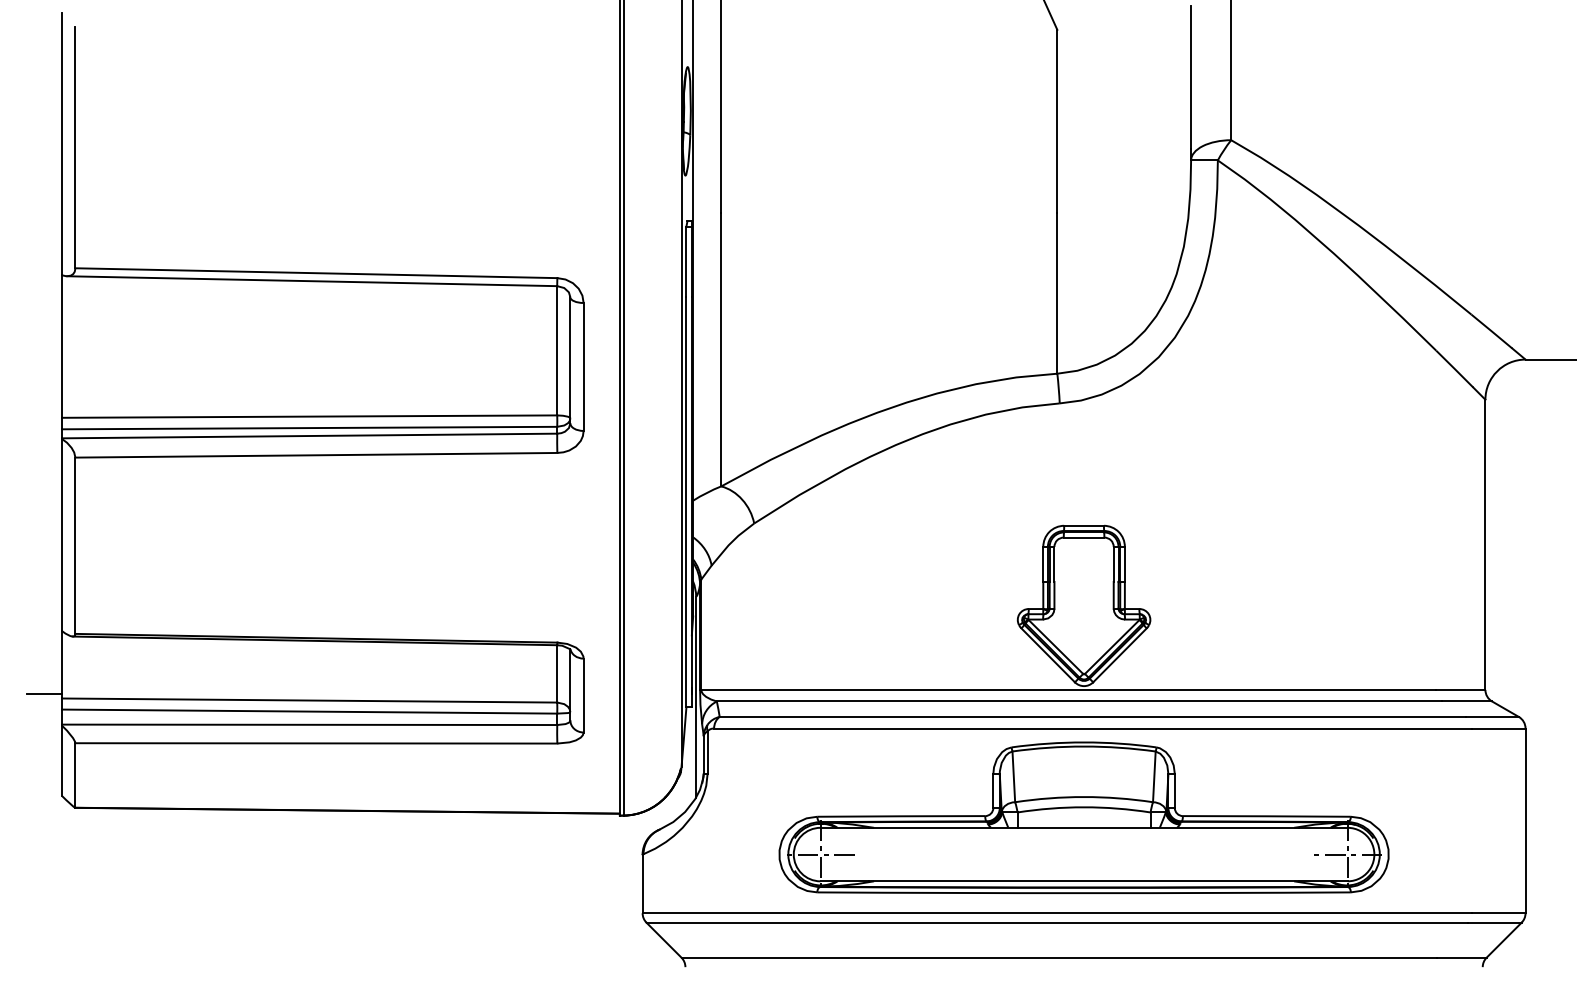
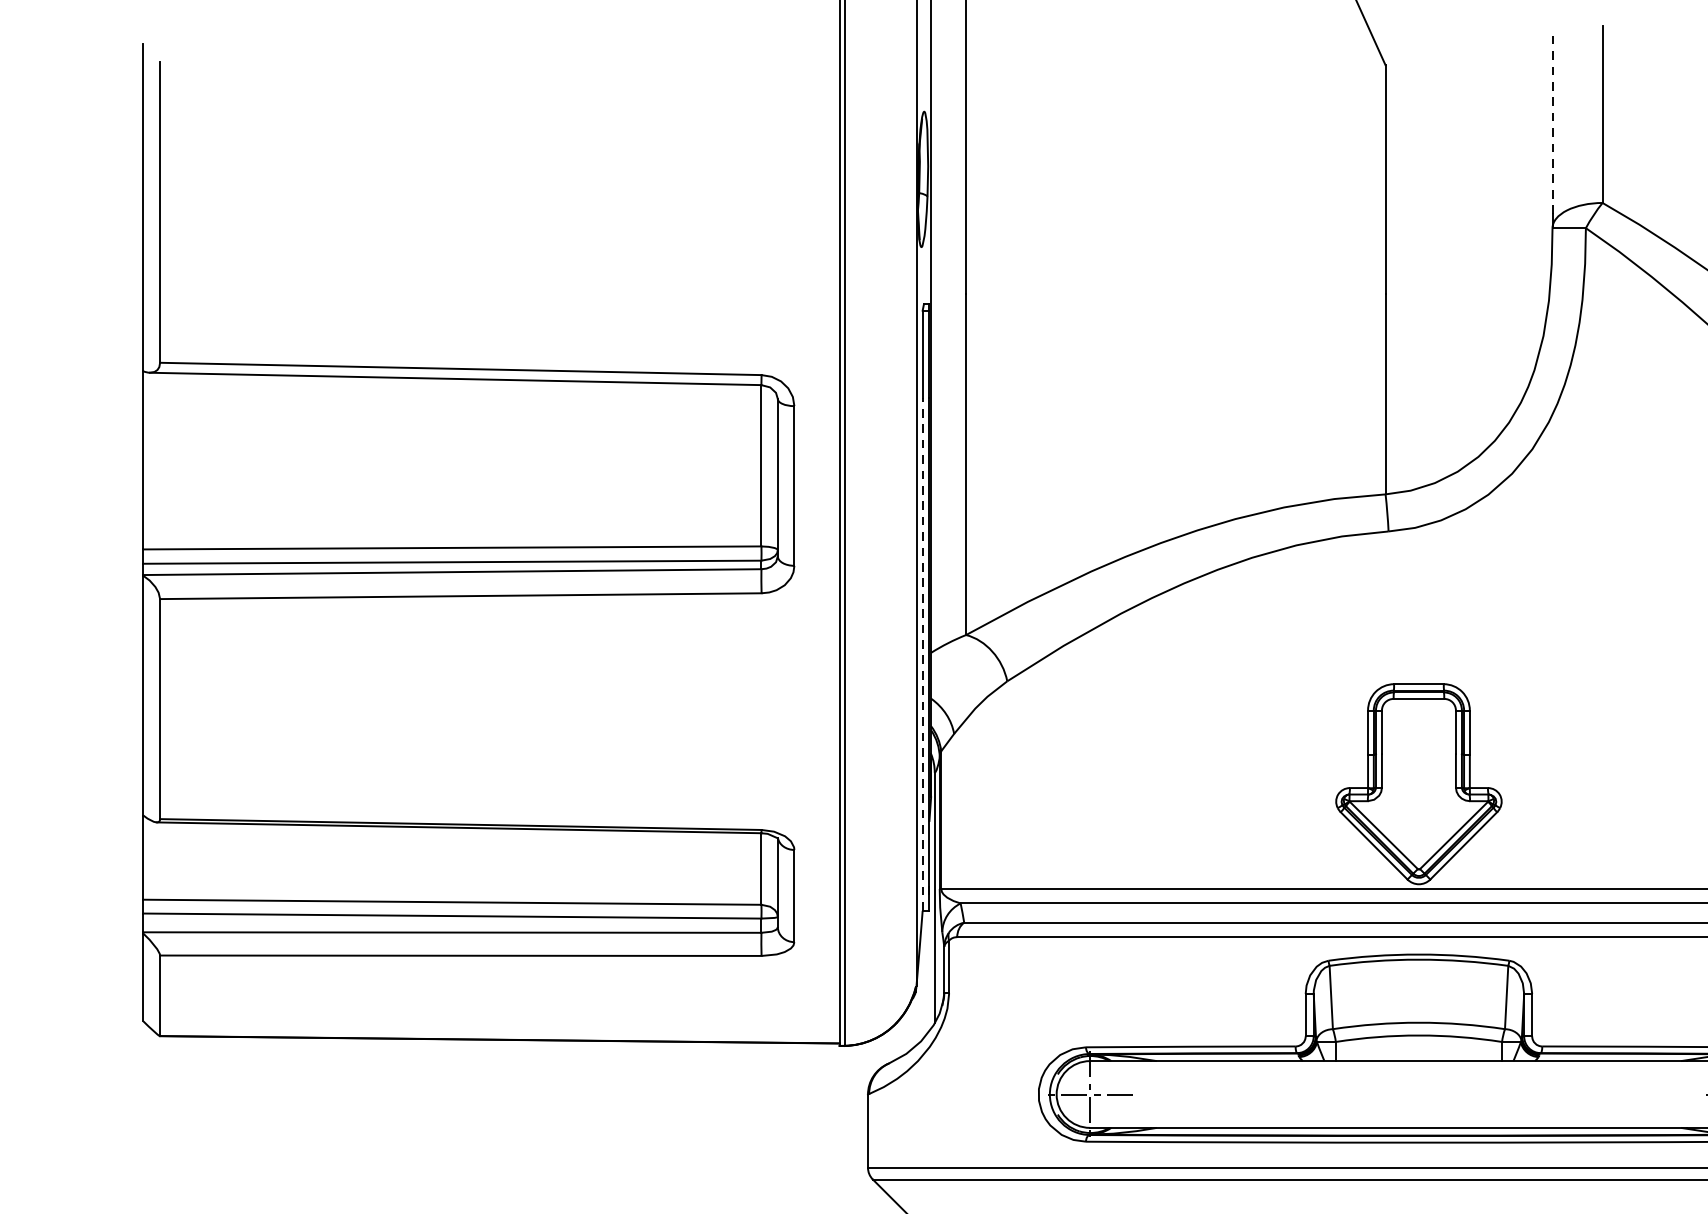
line: (1191, 77) -> (1553, 124), solid -> dashed
line: (686, 501) -> (922, 653), solid -> dashed
line: (44, 694) -> (121, 894), removed

